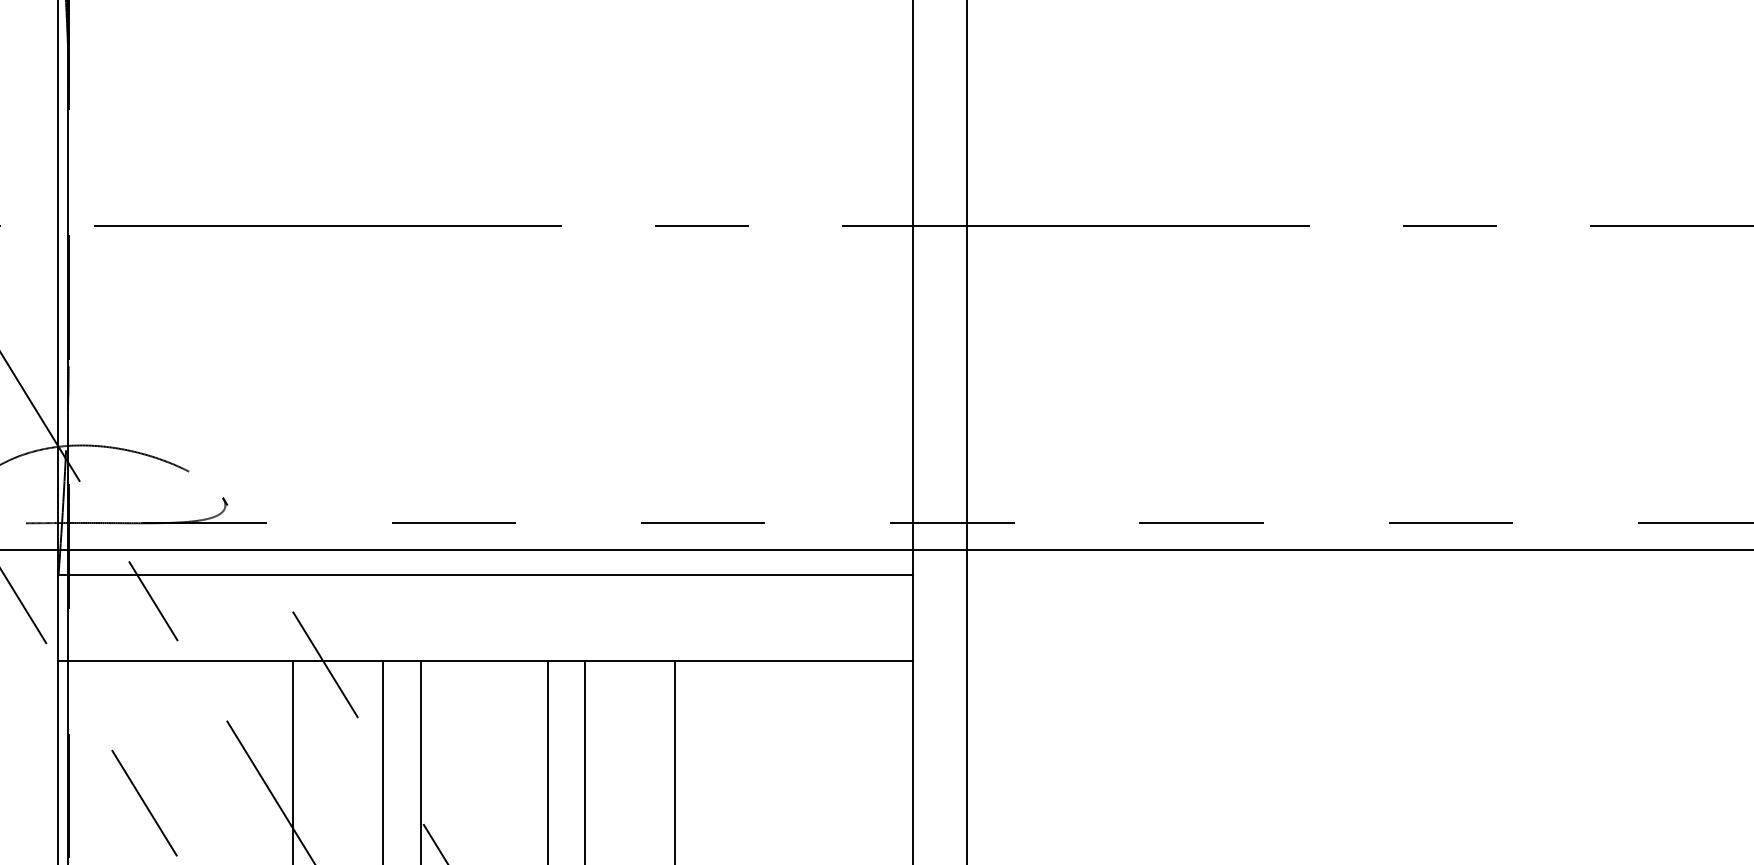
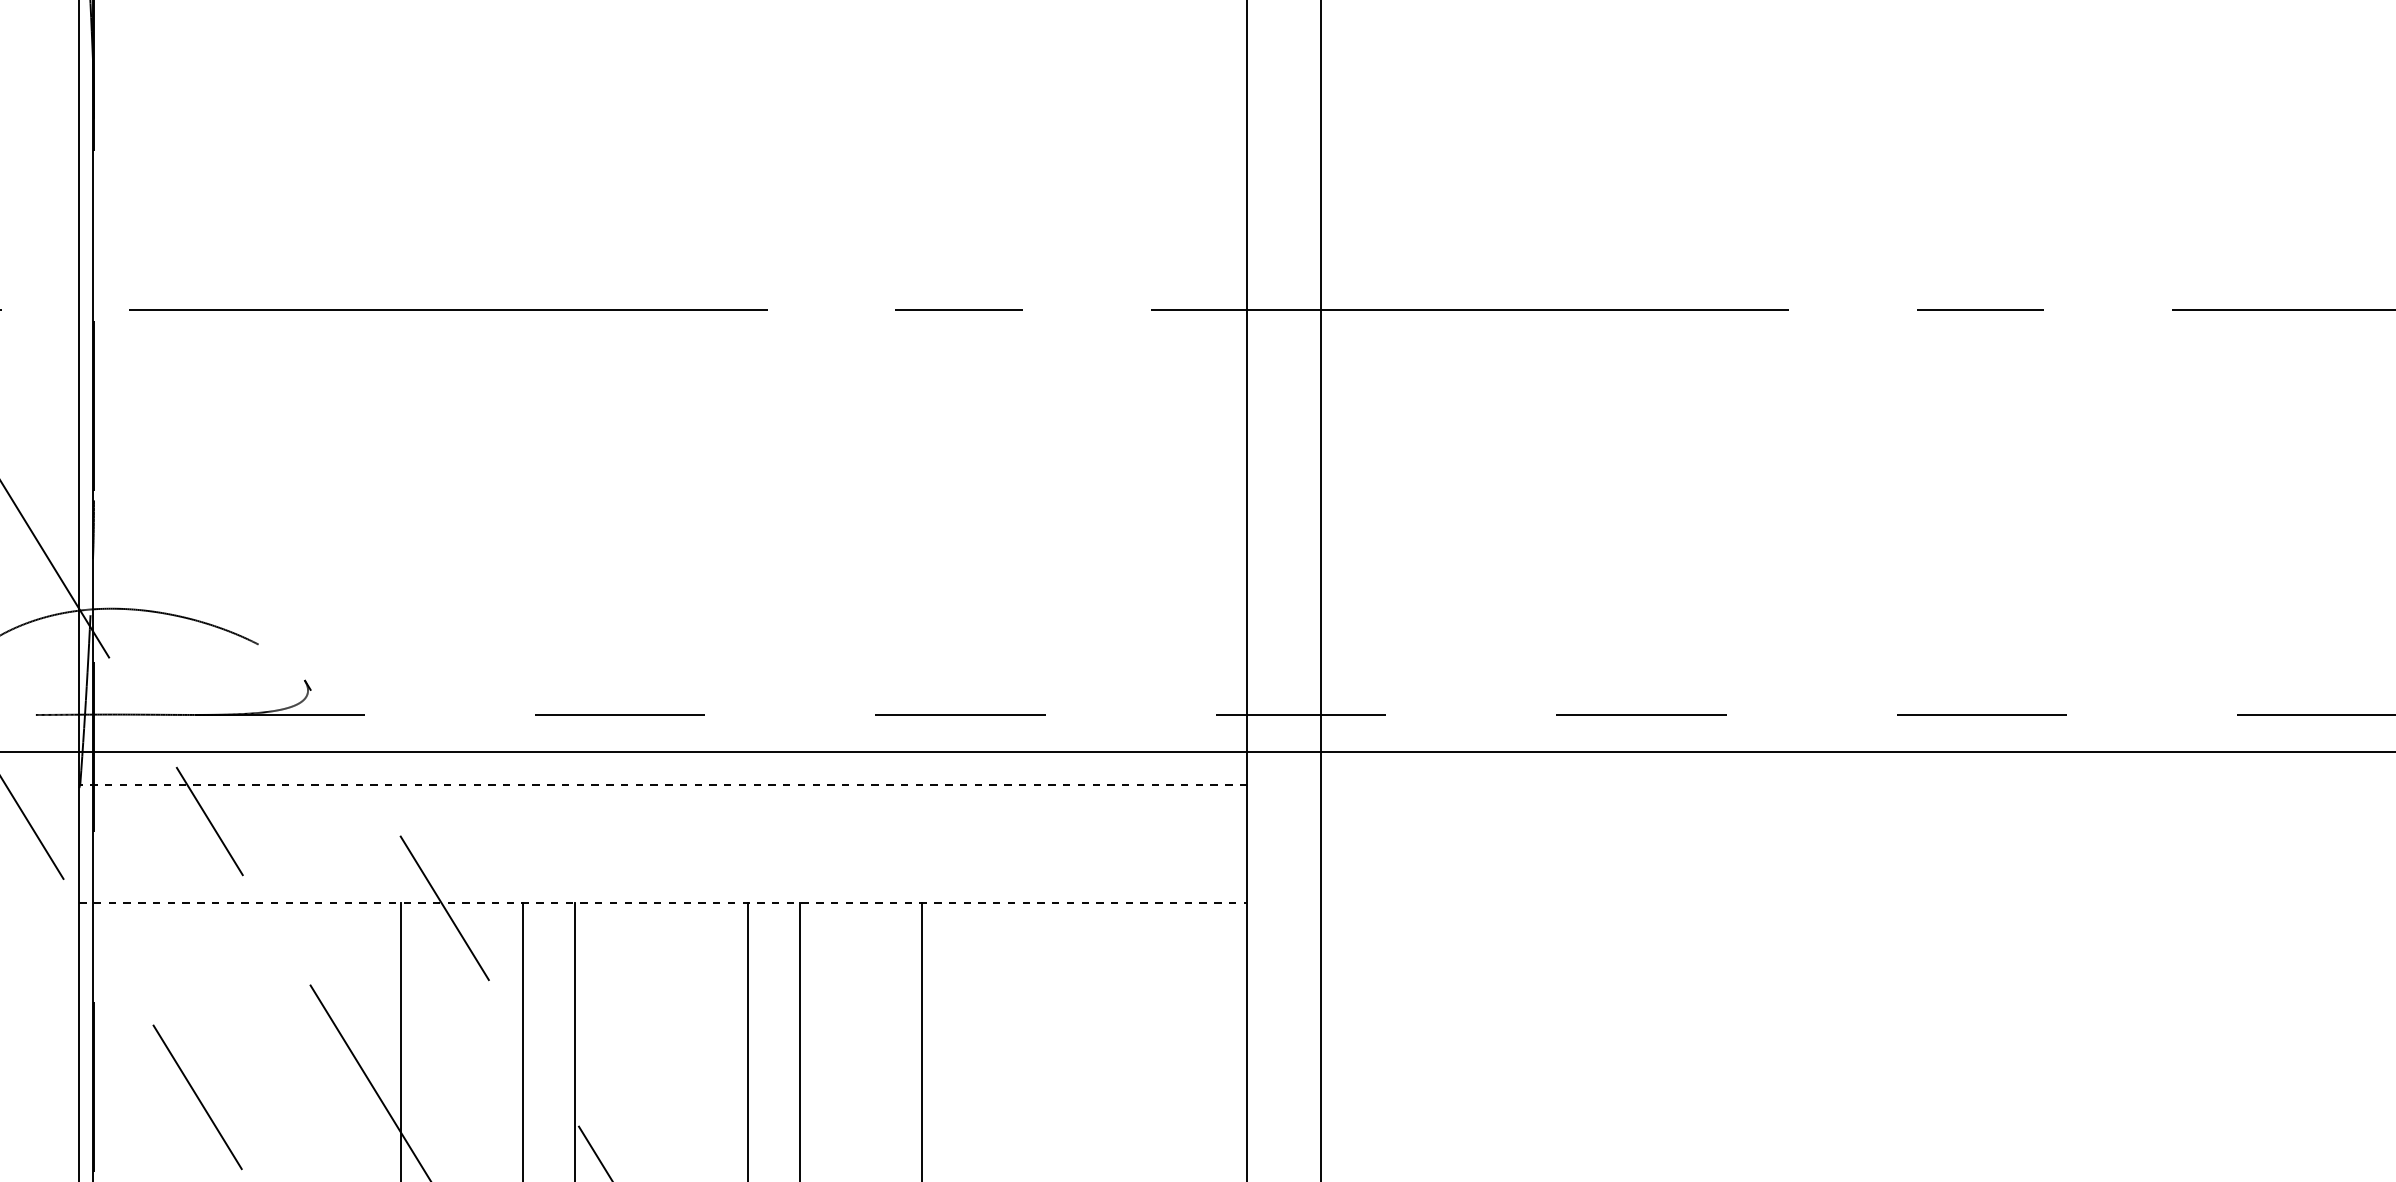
line: (484, 574) -> (662, 784), solid -> dashed
line: (485, 660) -> (663, 902), solid -> dashed

